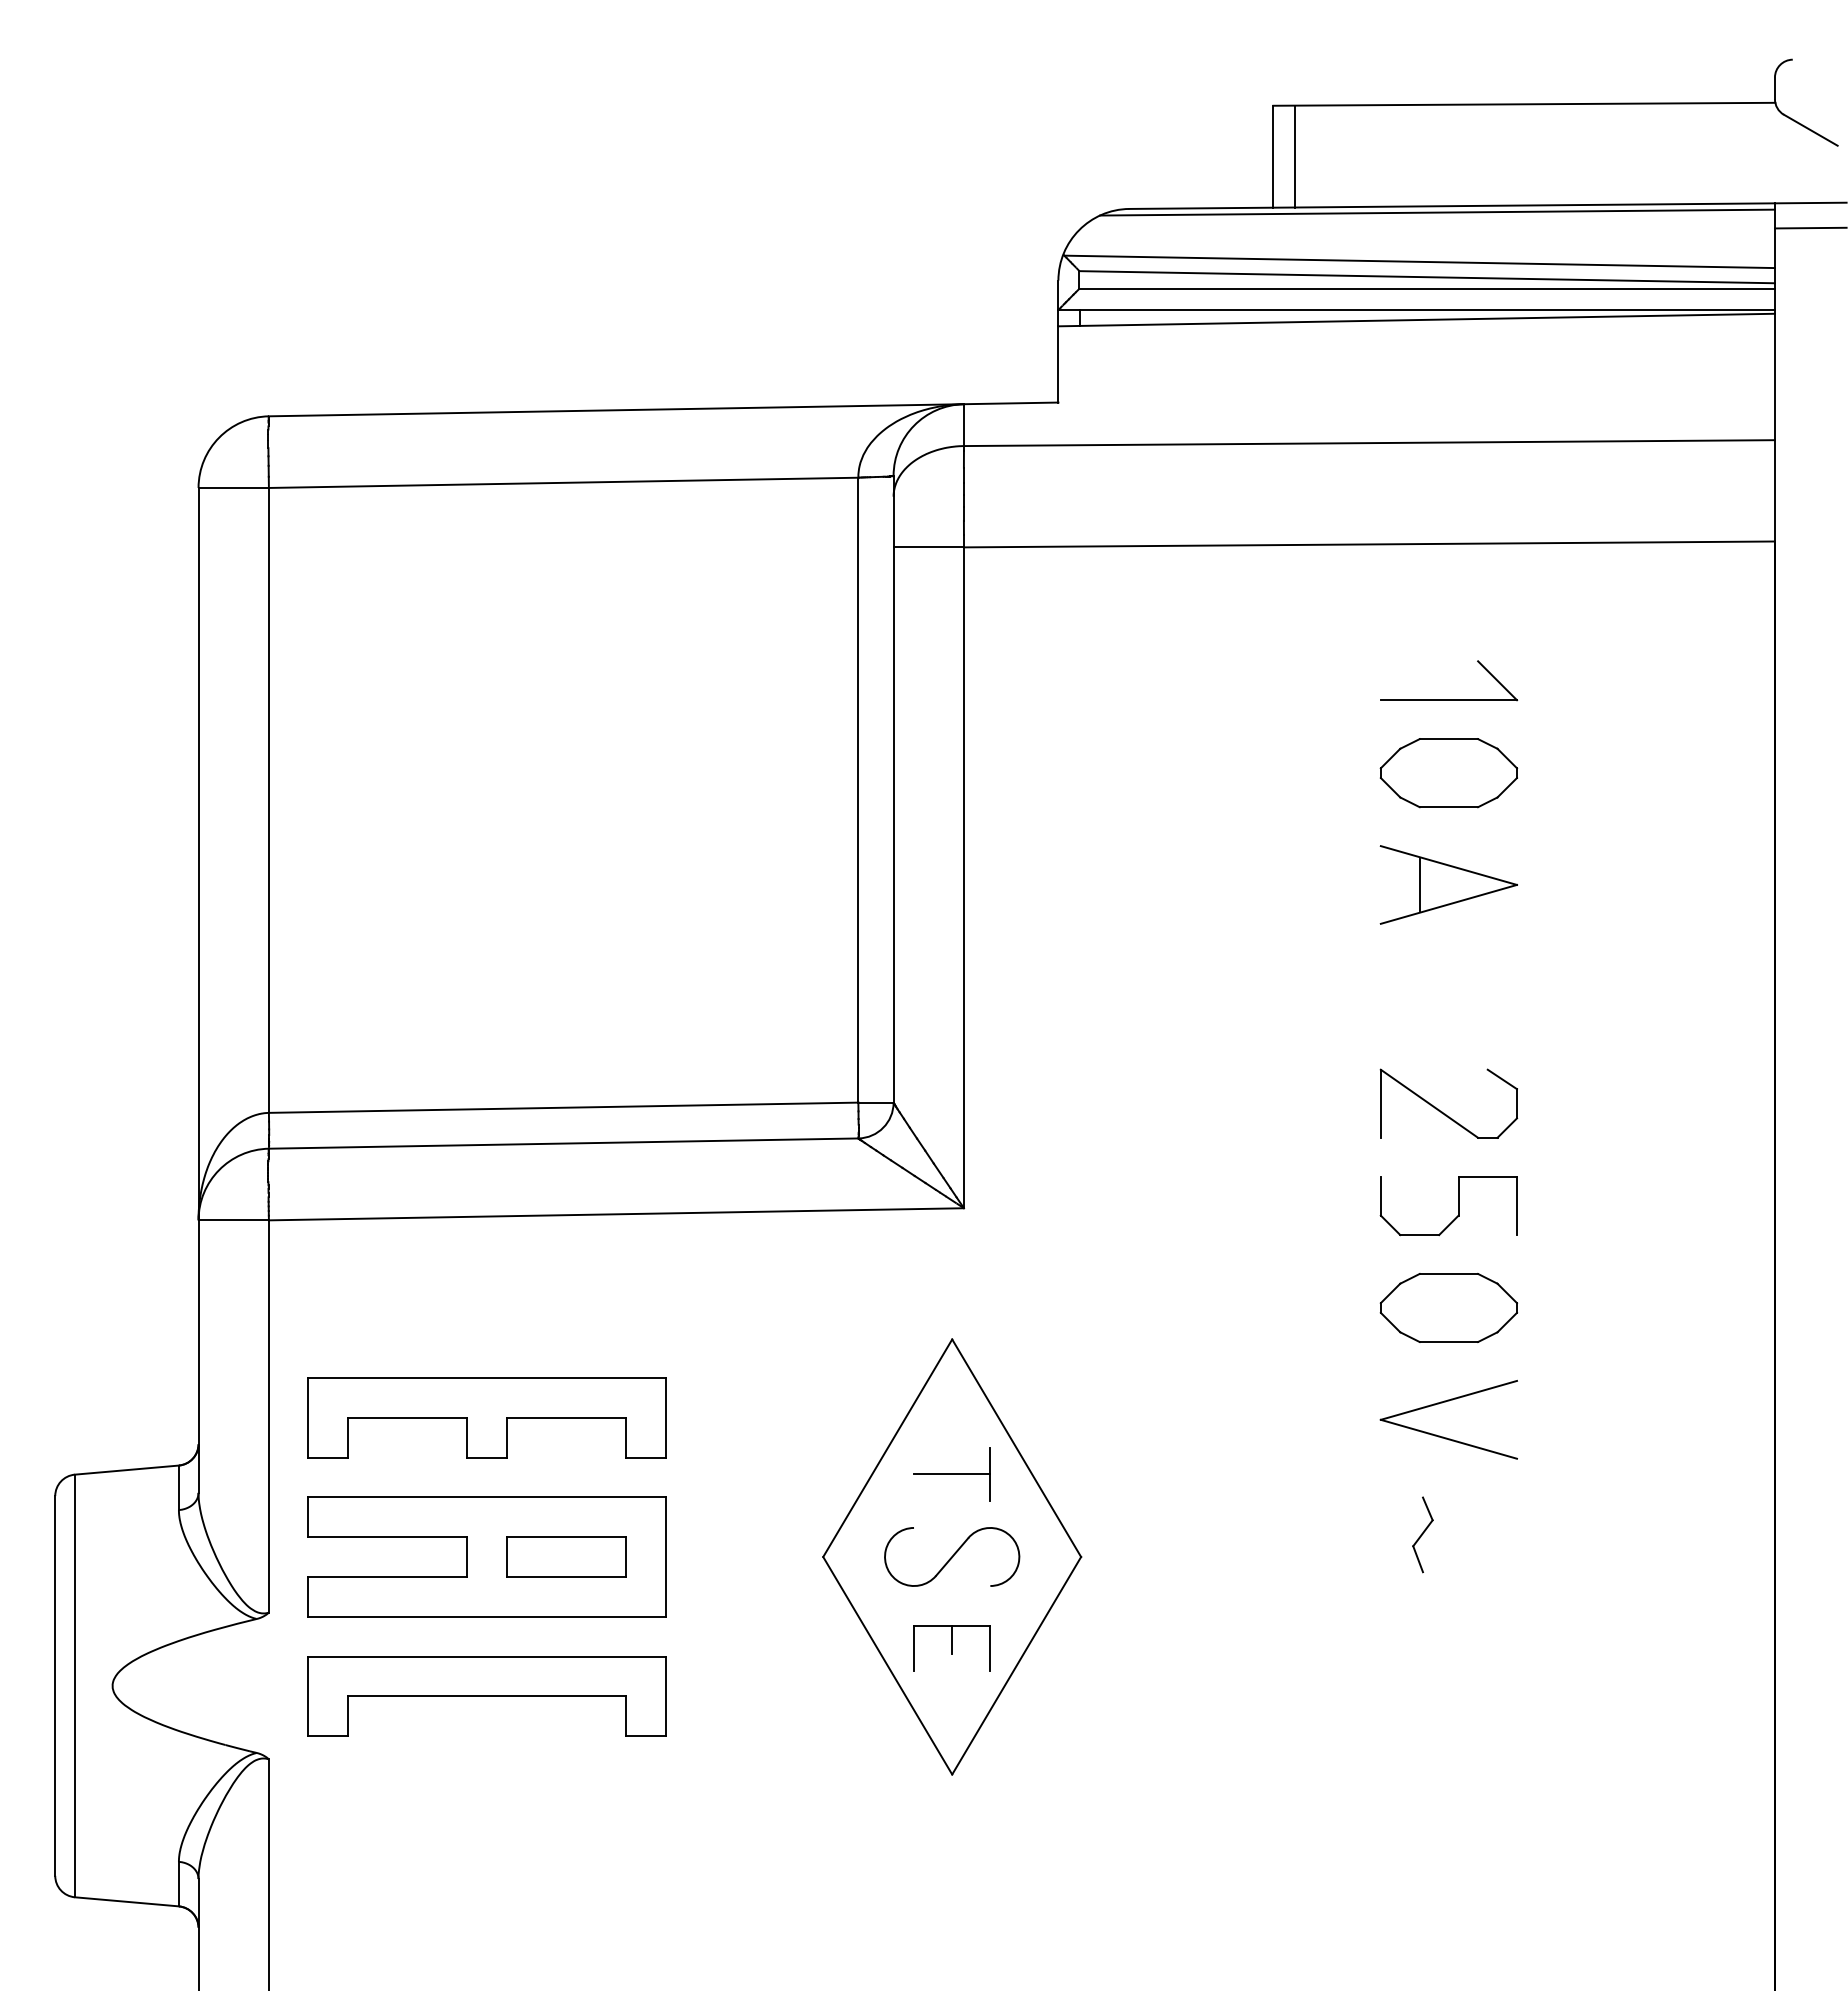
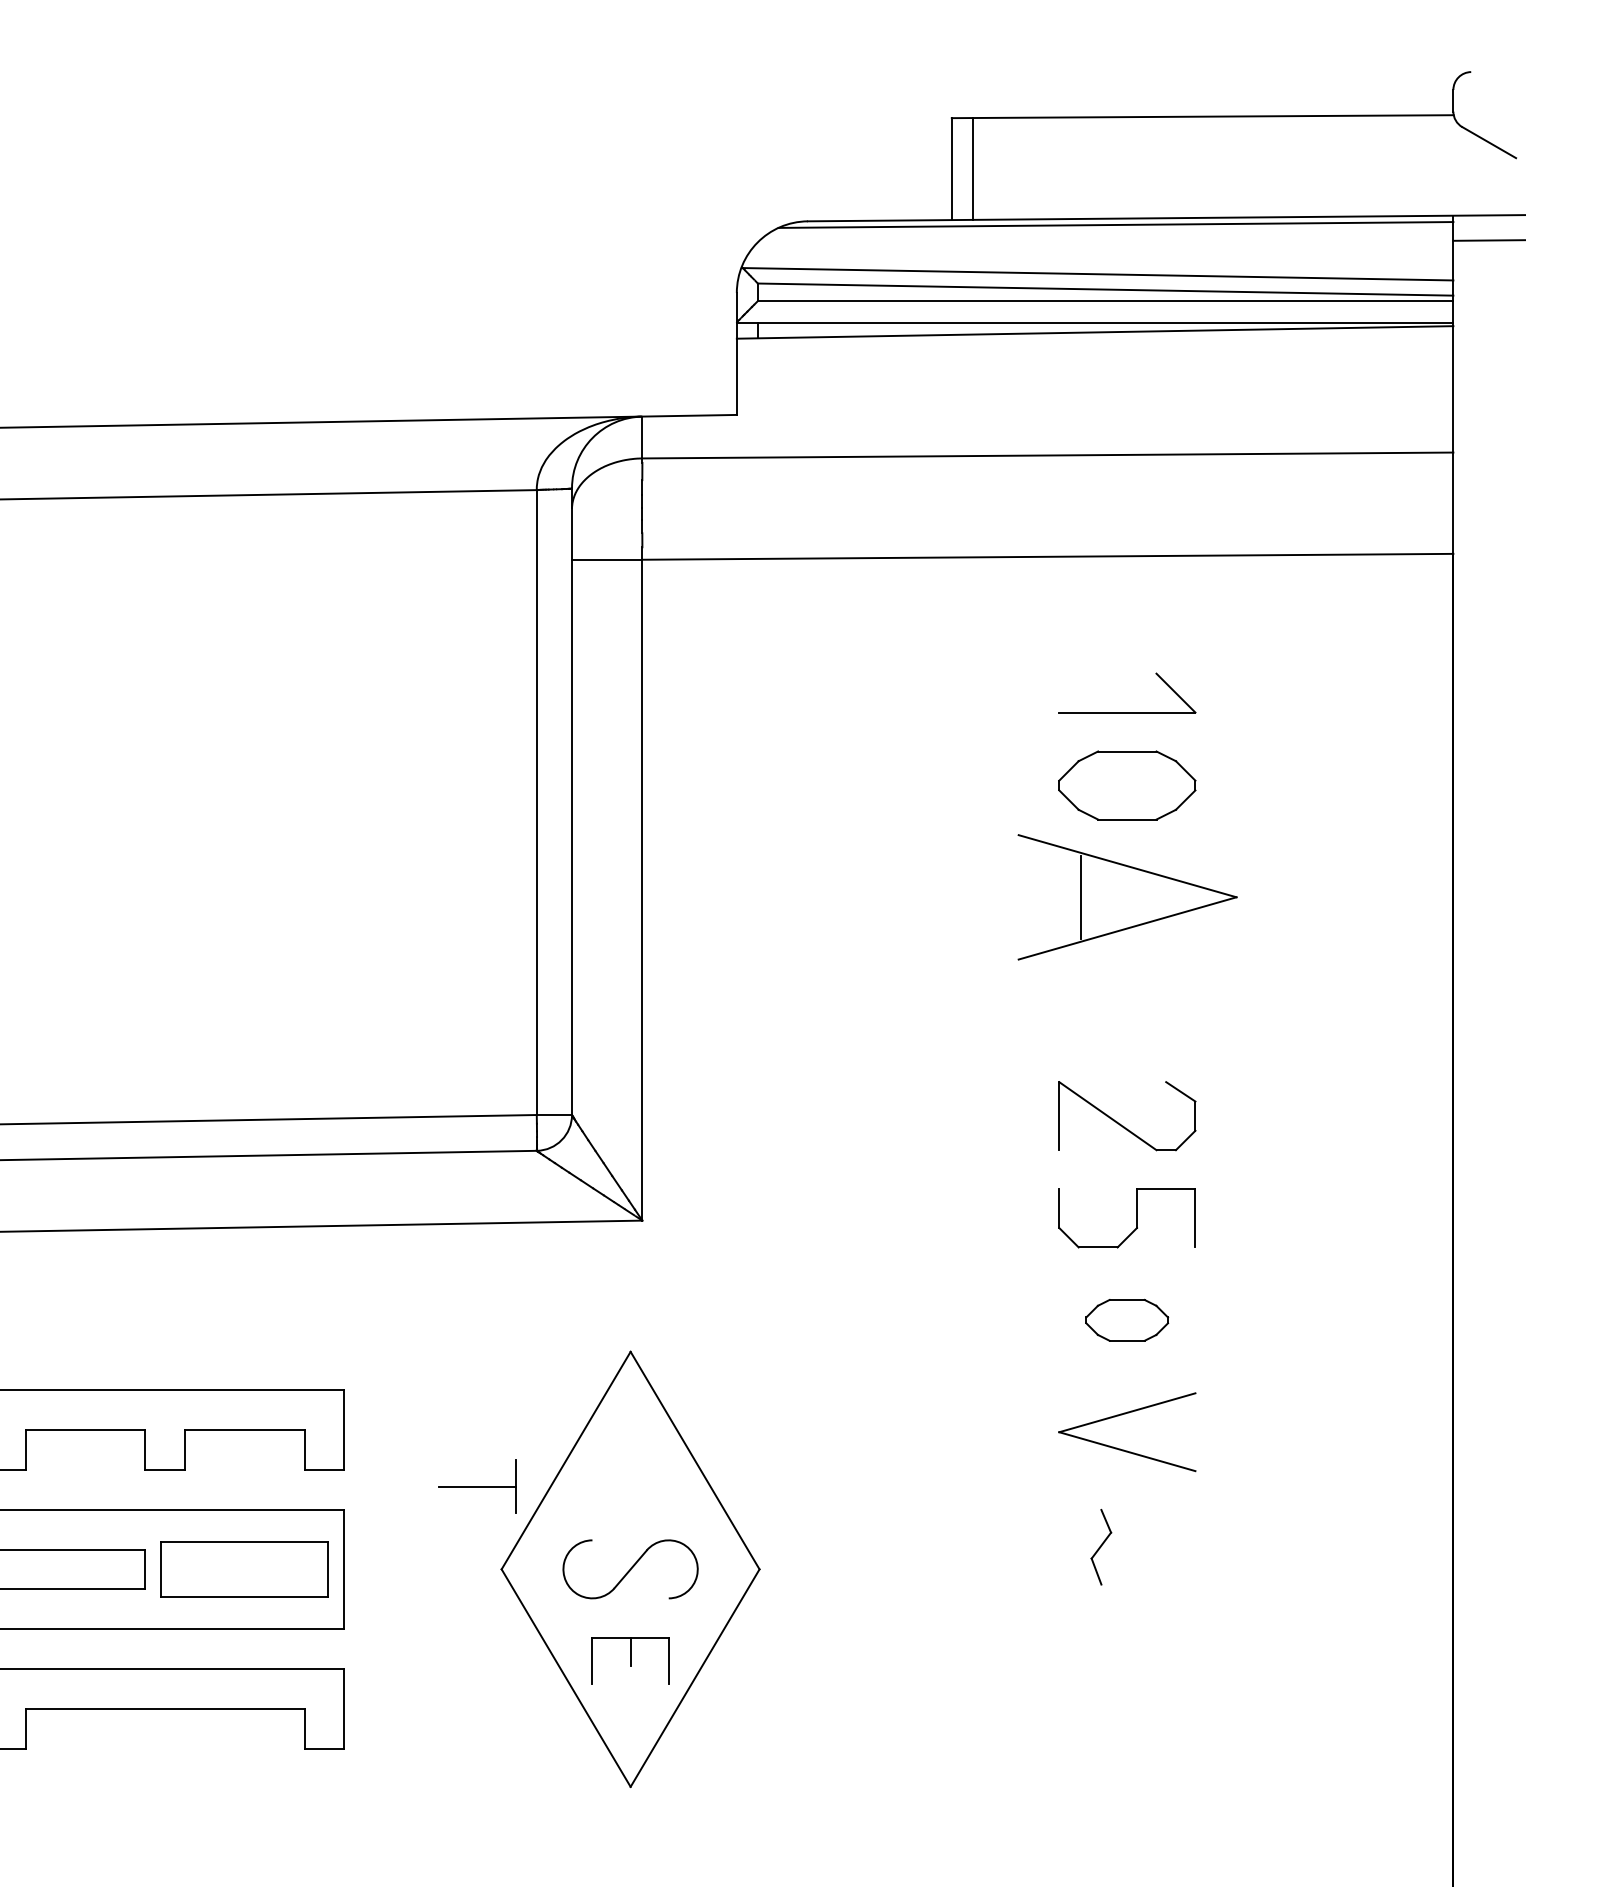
part: (1448, 884) -> (1126, 896), size x1.6
part: (1448, 1307) -> (1126, 1319), size x0.6
part: (951, 1474) -> (476, 1486), moved
part: (566, 1556) -> (244, 1568), size x1.4

